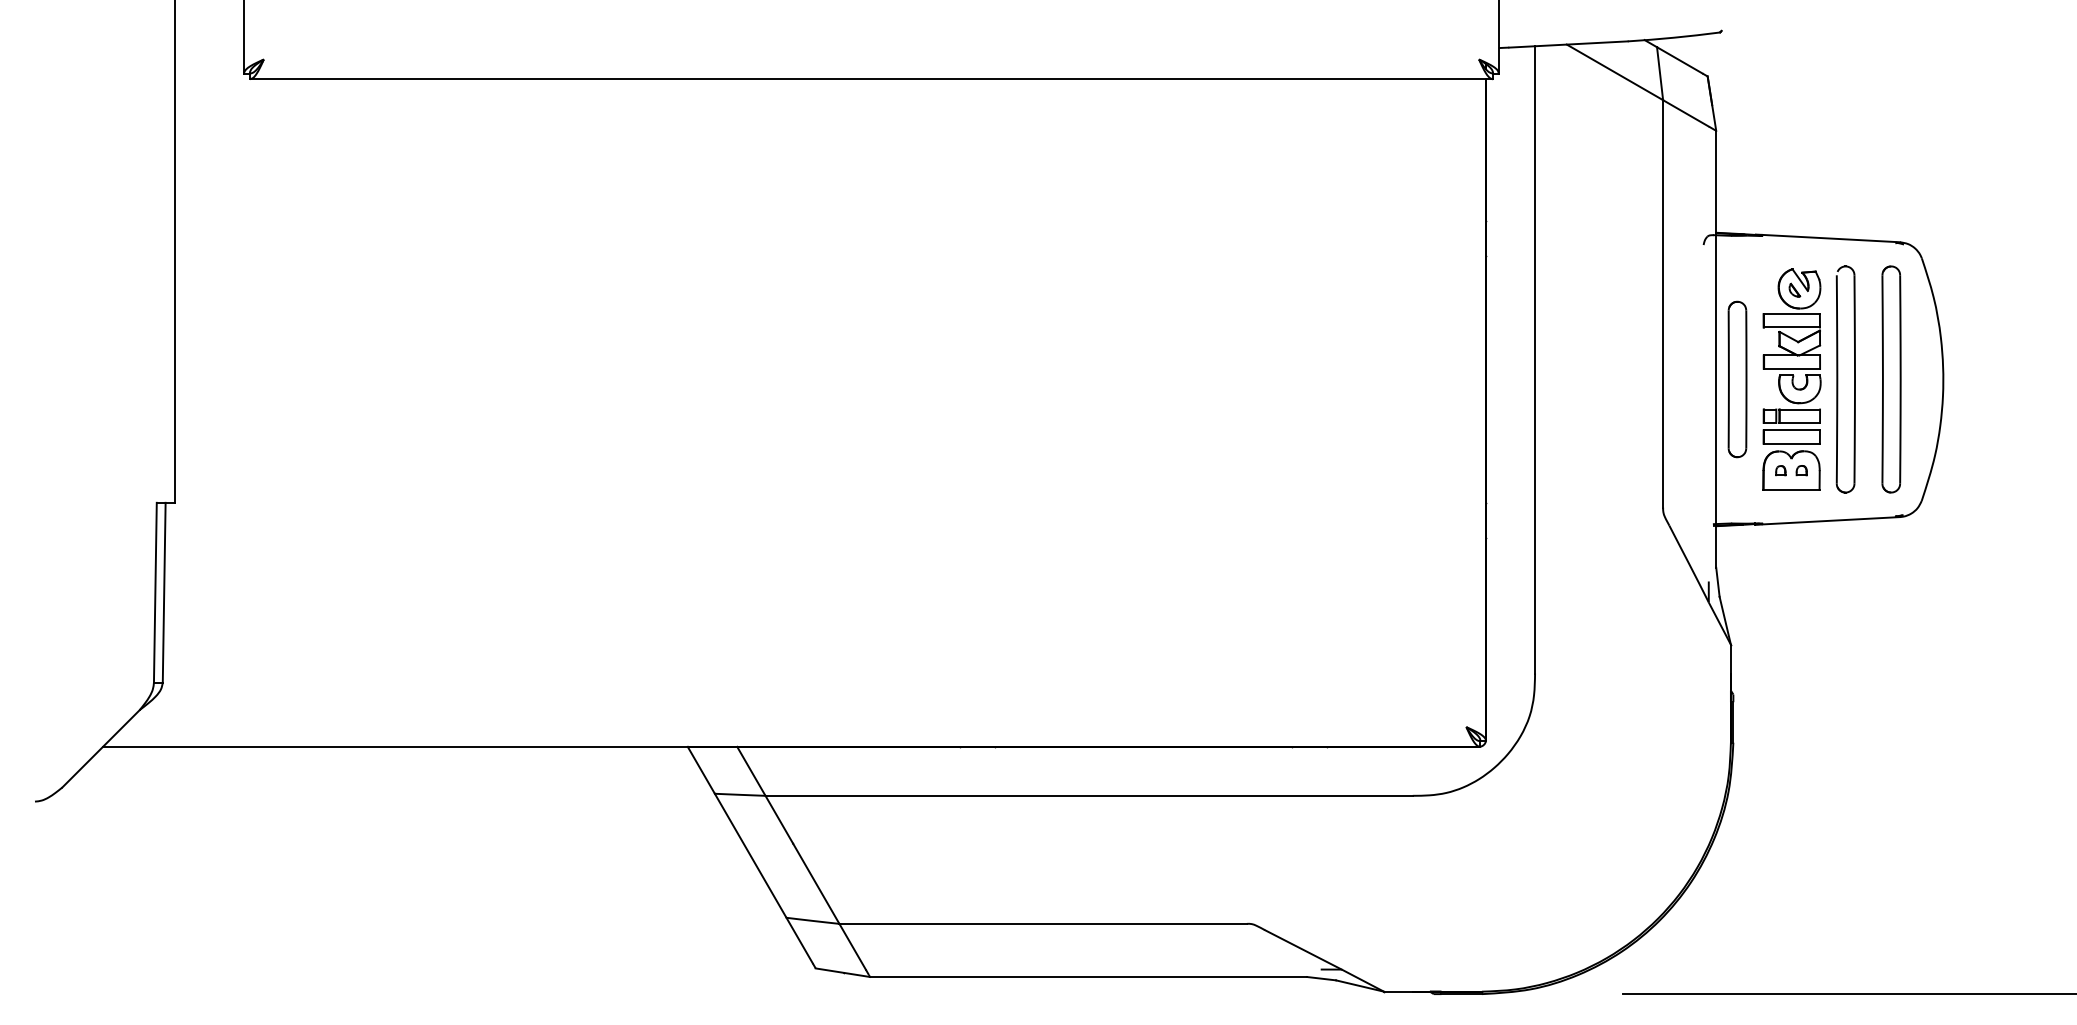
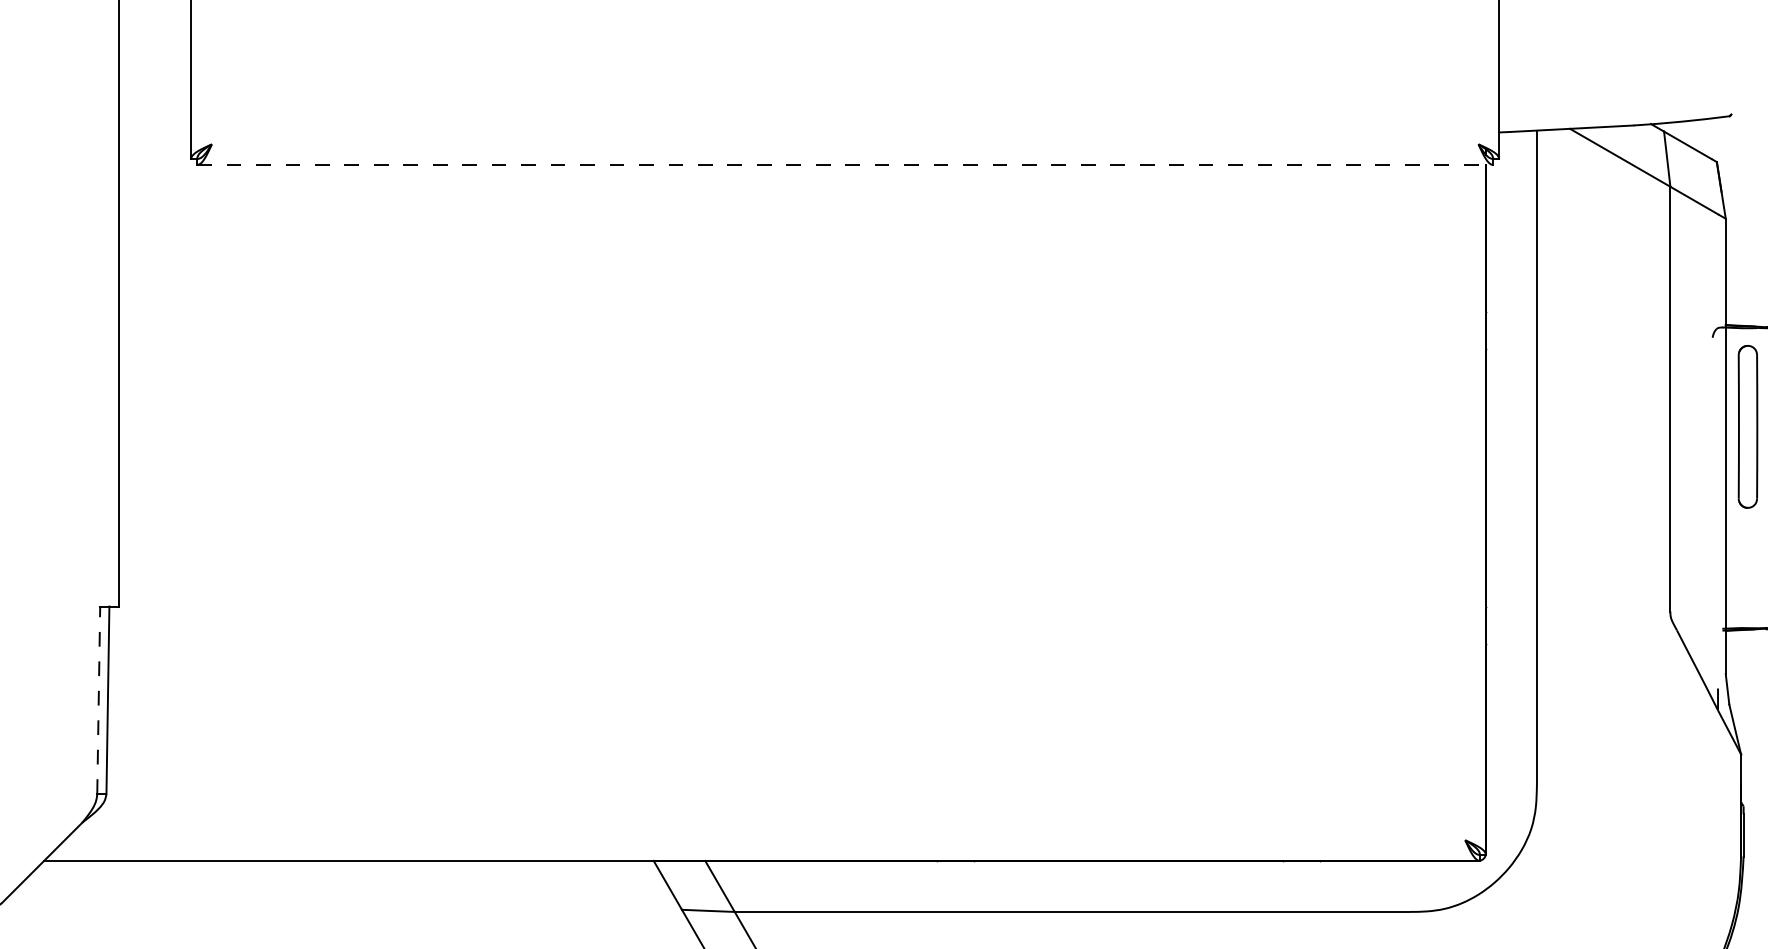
line: (871, 79) -> (845, 165), solid -> dashed
part: (1737, 379) -> (1747, 426), moved
line: (155, 592) -> (98, 699), solid -> dashed

